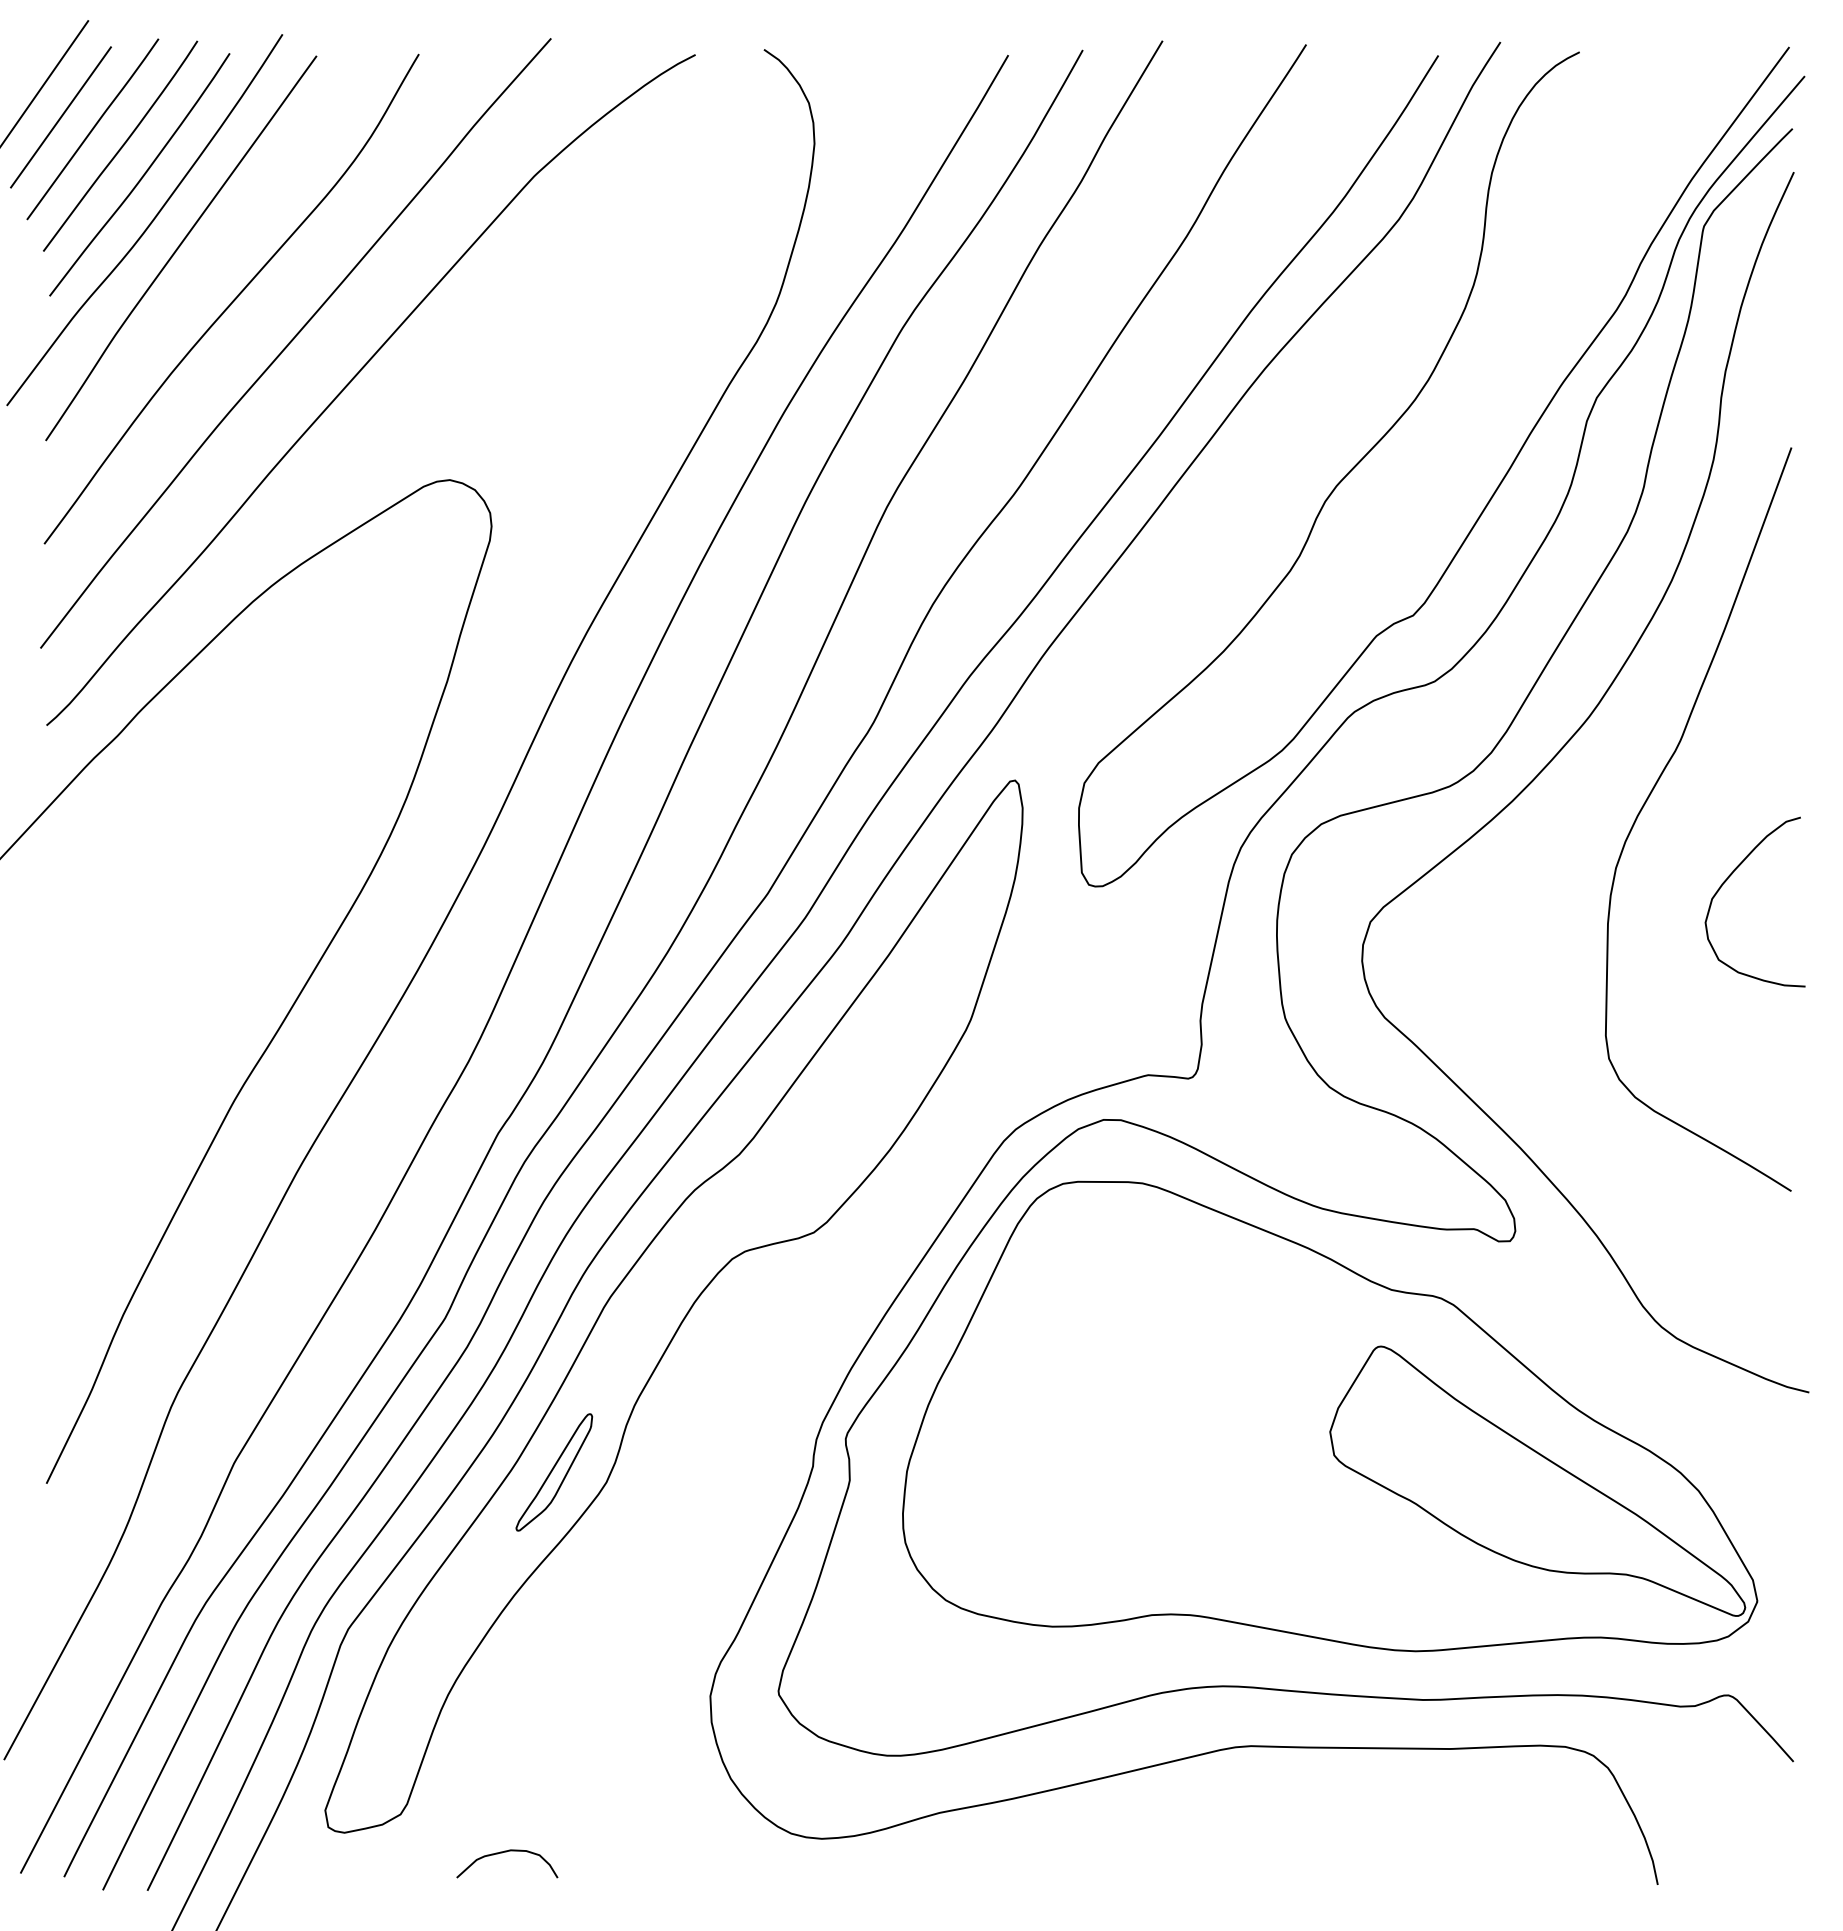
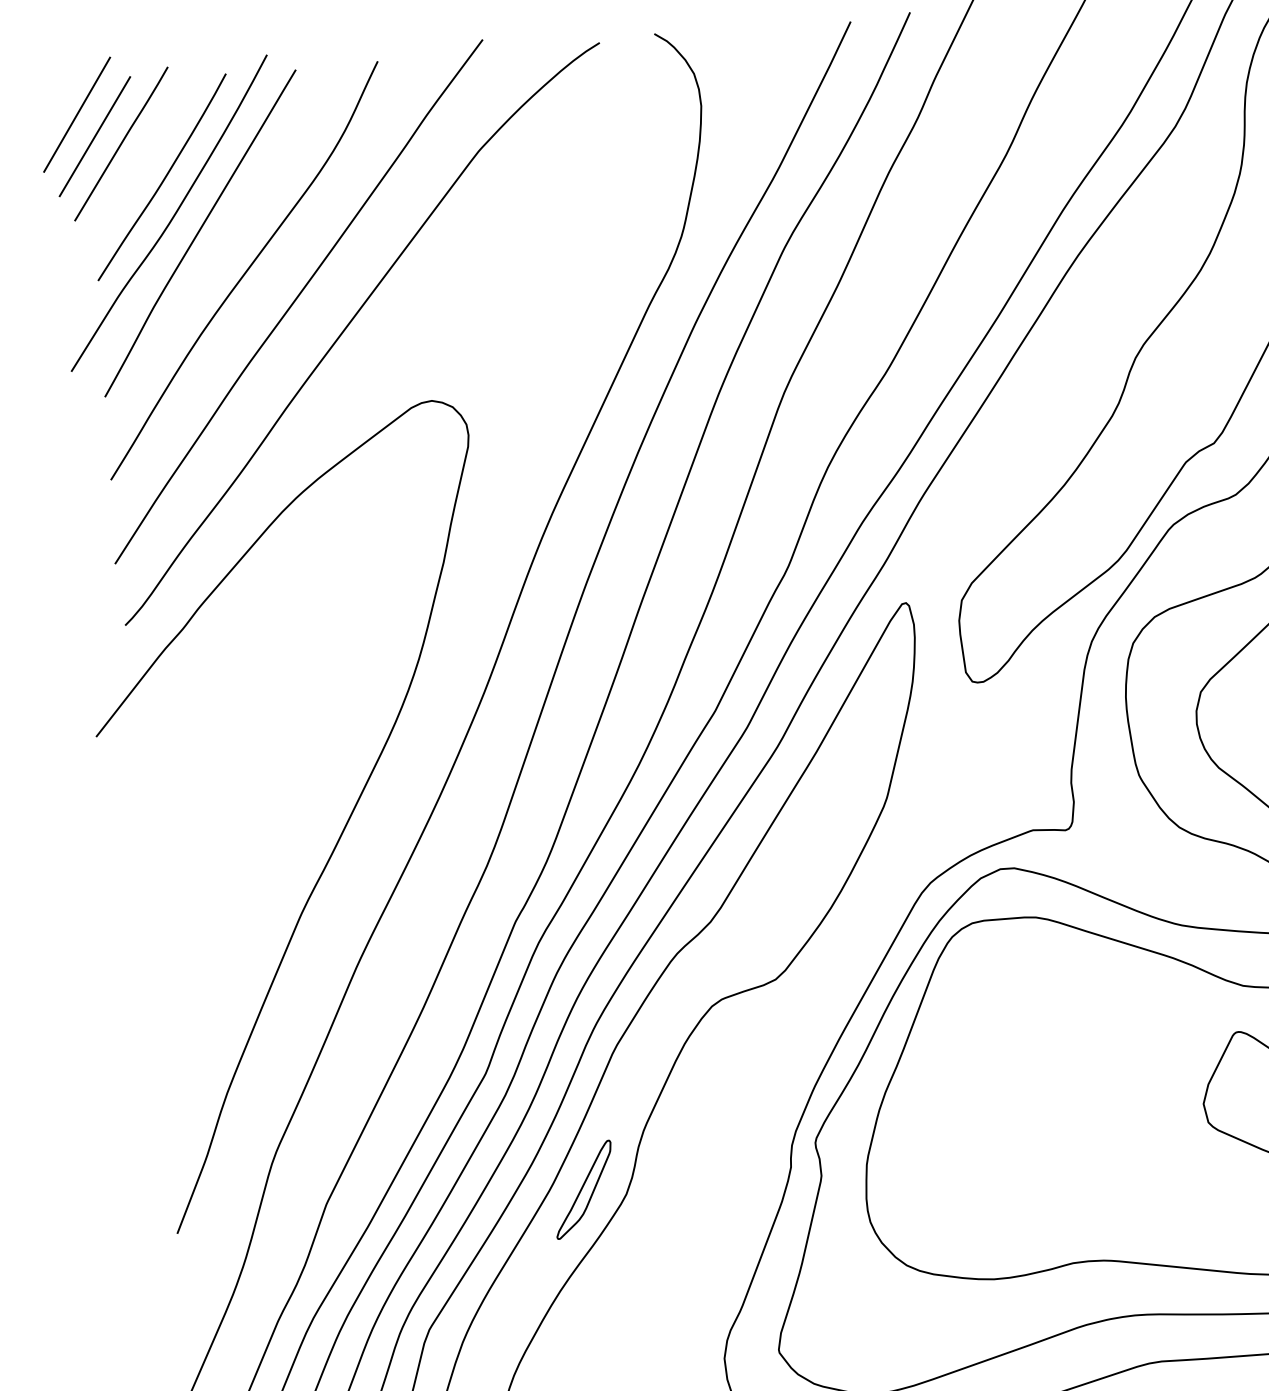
curve: (121, 146) -> (145, 155), removed

